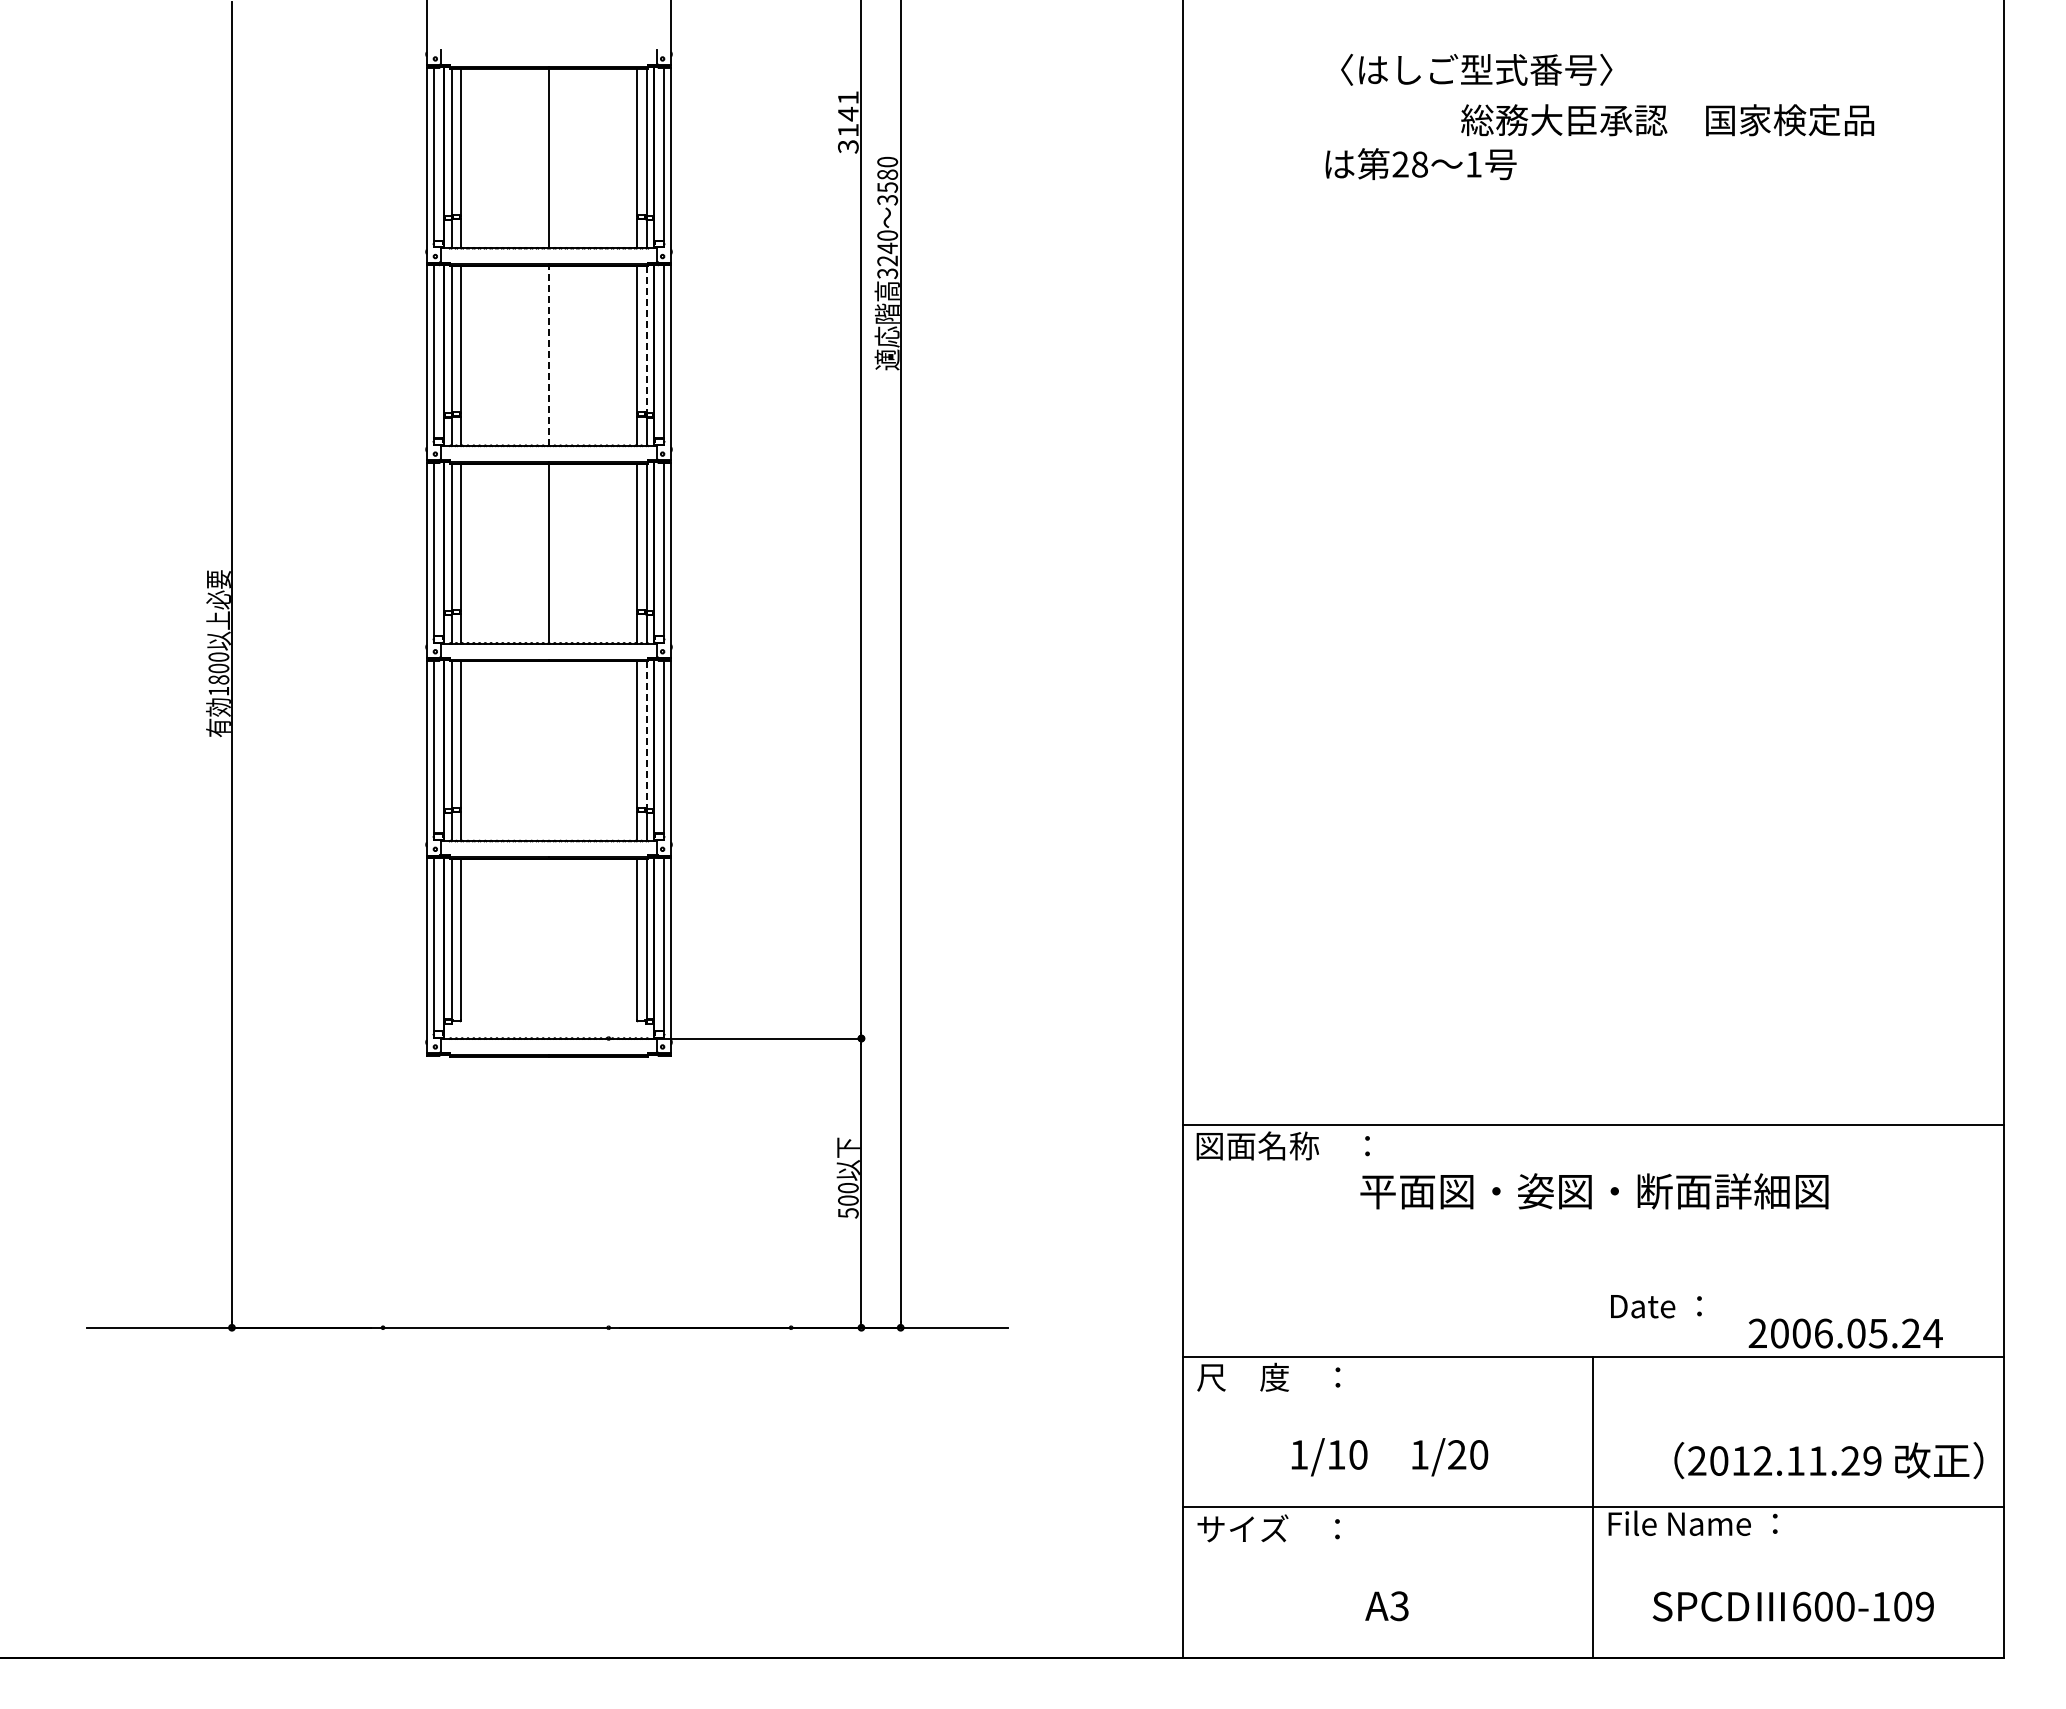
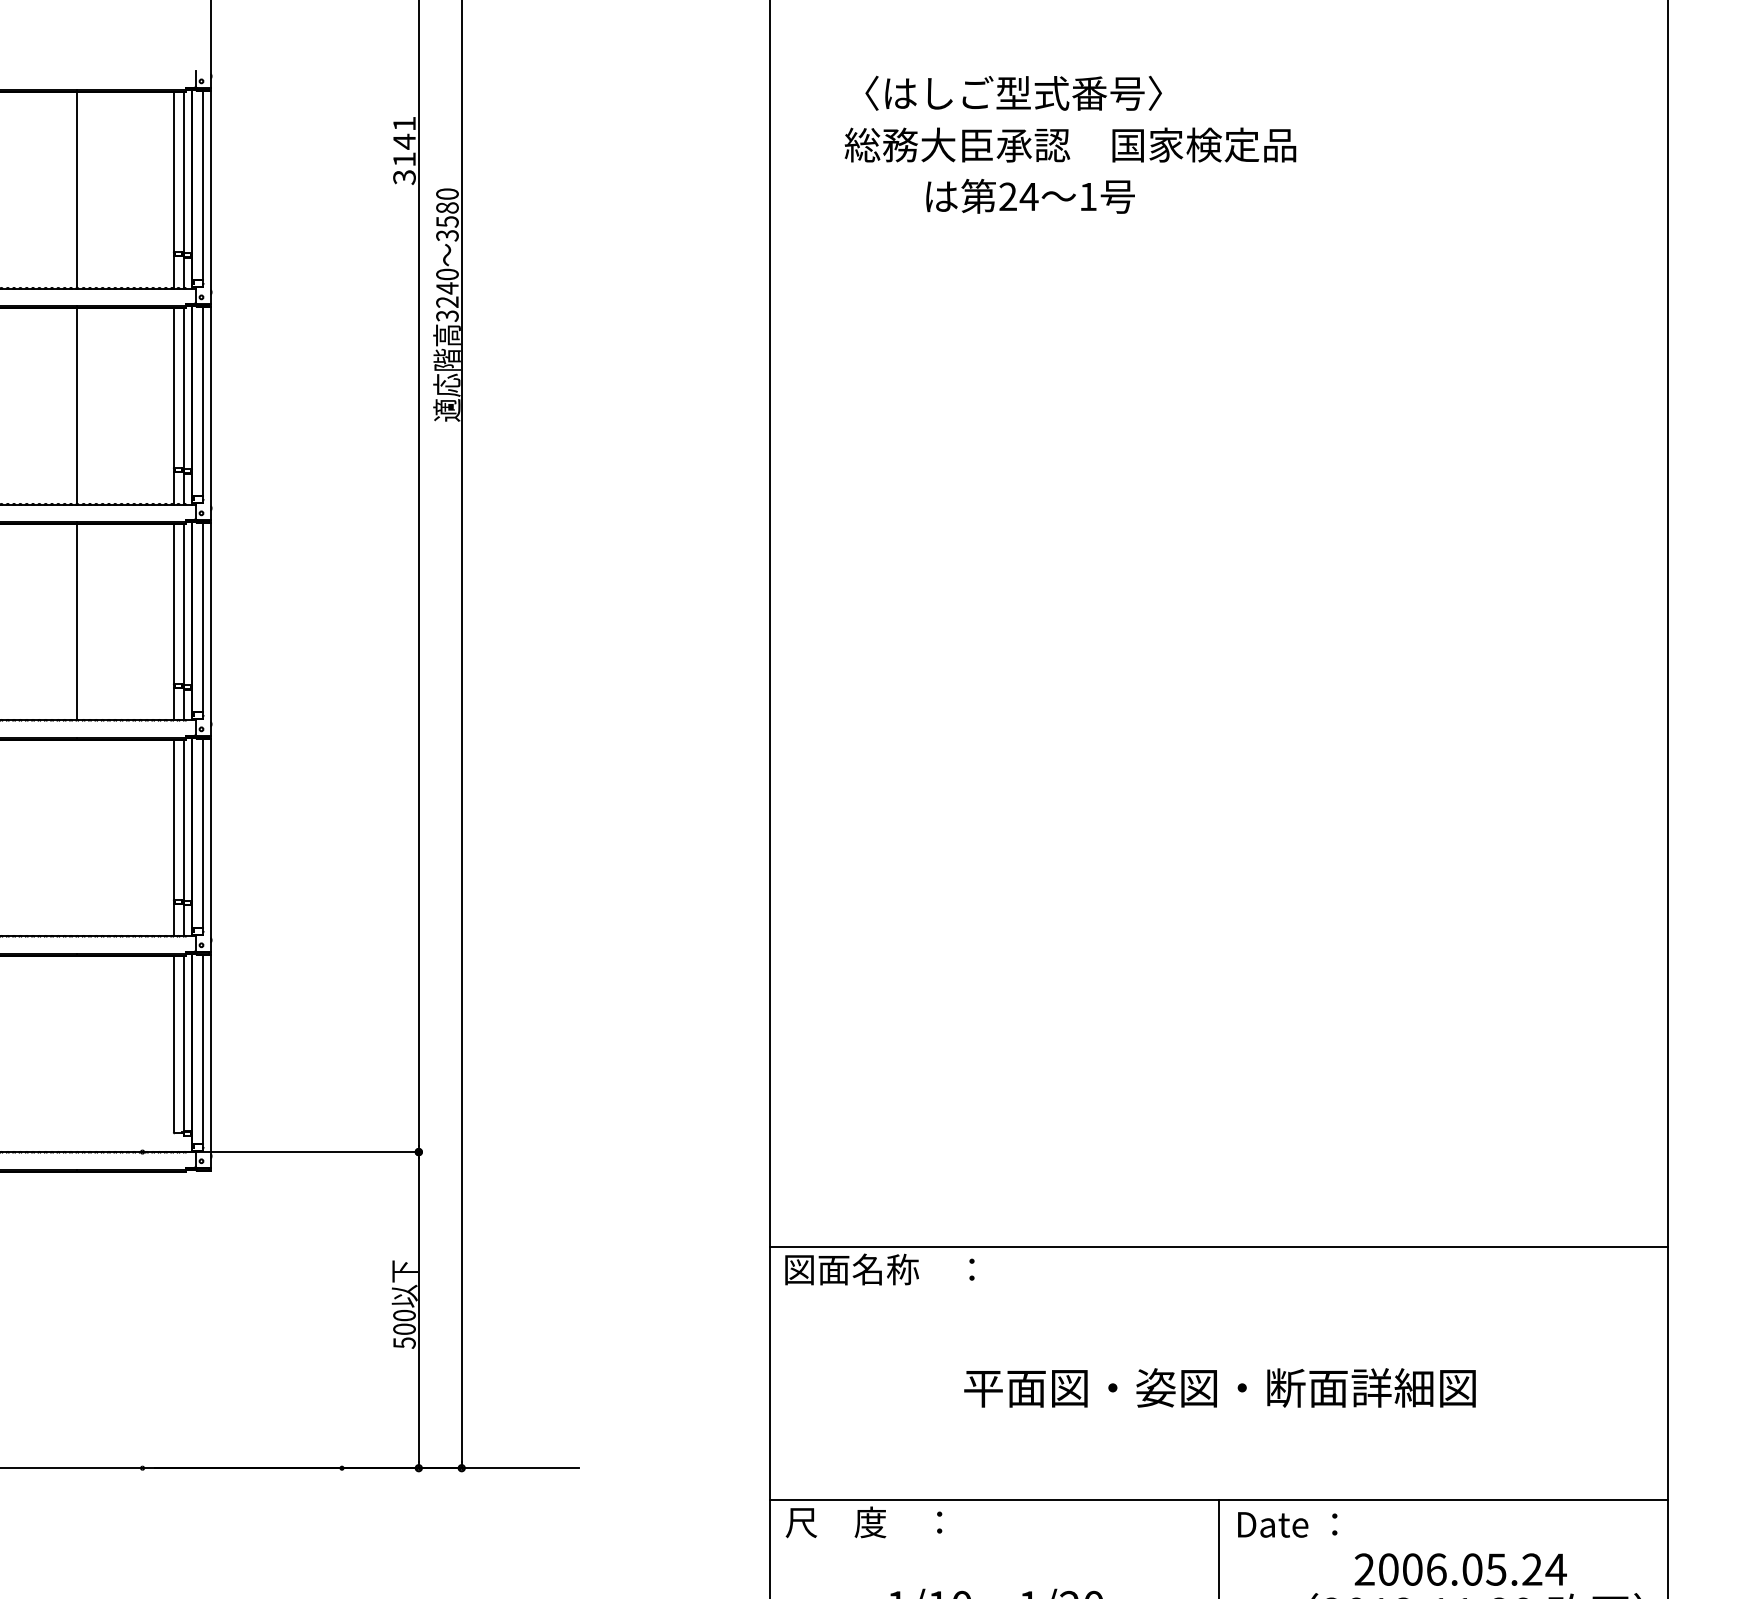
text: (1476, 69) -> (1013, 92), moved
text: (1667, 120) -> (1070, 145), moved
text: (1419, 164) -> (1028, 196), 28 -> 24
line: (646, 339) -> (183, 388), dashed -> solid
line: (549, 355) -> (77, 405), dashed -> solid
line: (646, 735) -> (183, 820), dashed -> solid
text: (1594, 1191) -> (1220, 1388), moved
text: (1656, 1306) -> (1287, 1524), moved
text: (1845, 1333) -> (1460, 1569), moved

